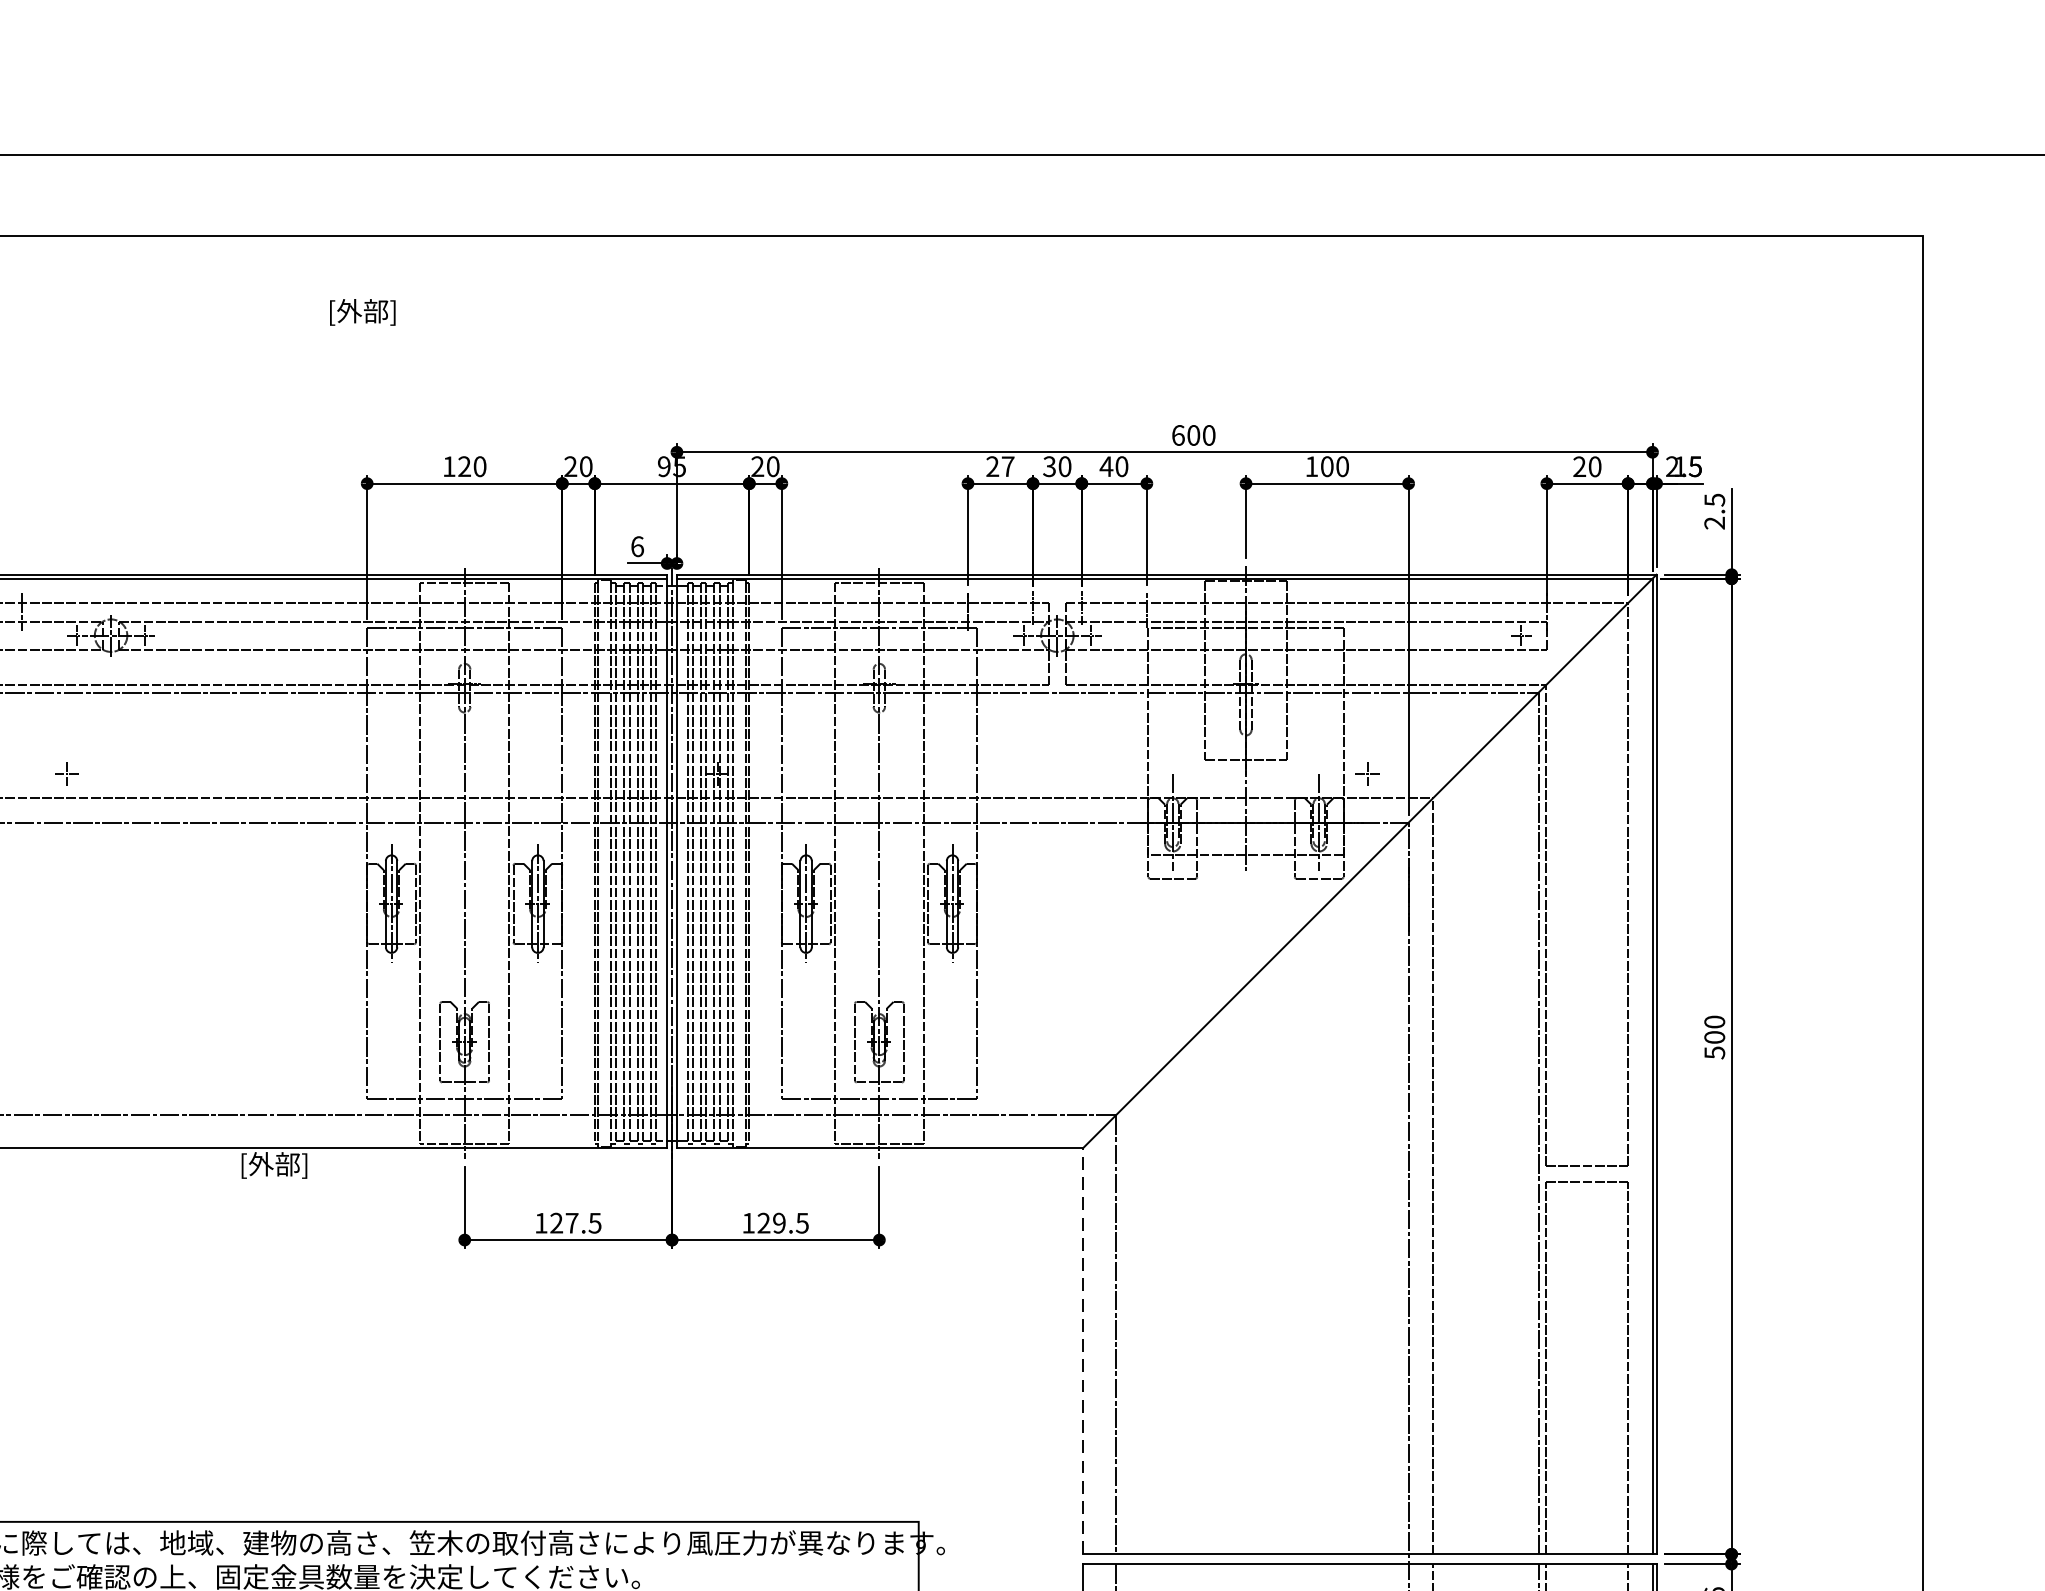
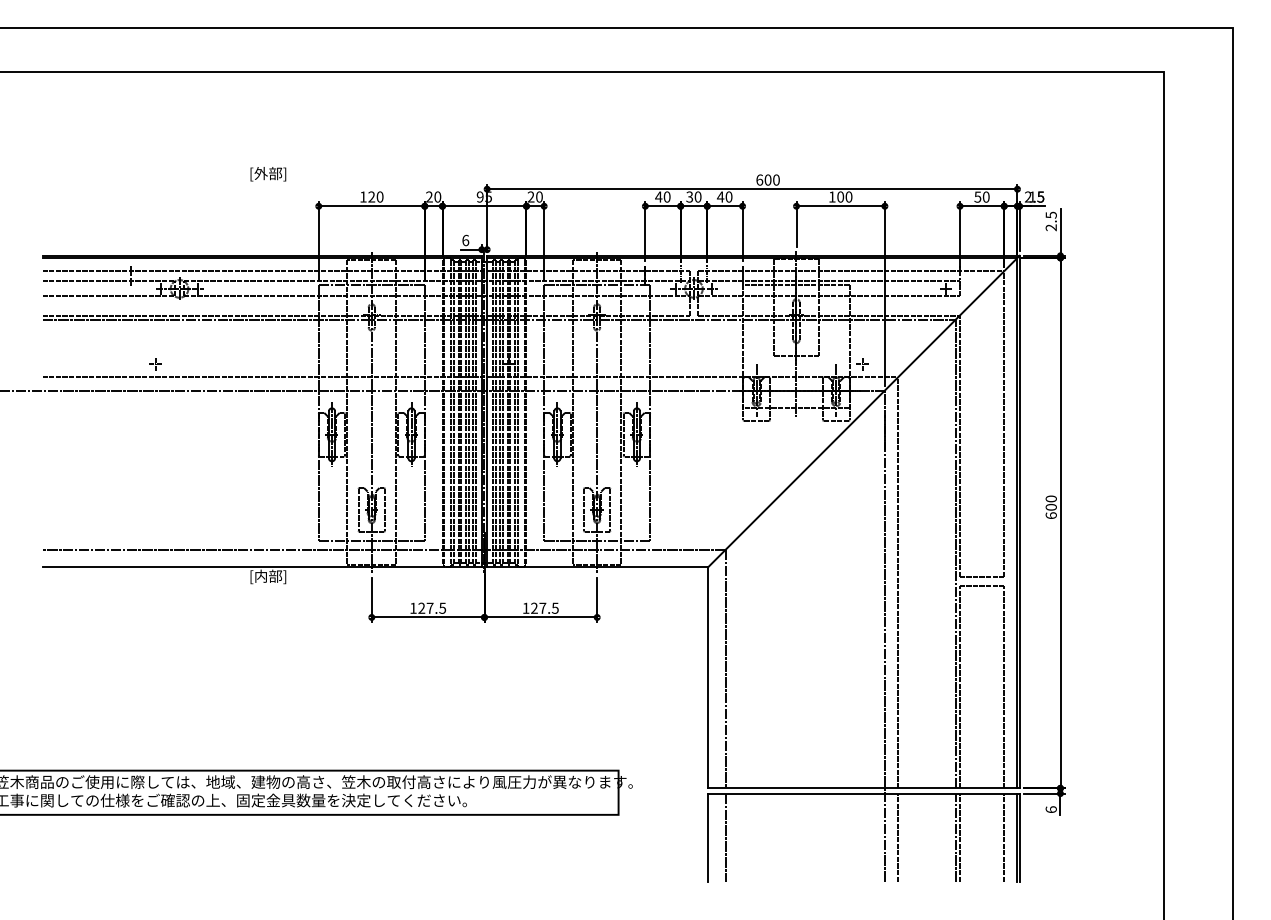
text: (363, 312) -> (268, 174), moved
text: (999, 465) -> (662, 196), 27 -> 40
text: (1578, 465) -> (977, 196), 20 -> 50
text: (1713, 1052) -> (1050, 515), 500 -> 600
text: (260, 1162) -> (260, 575), [外部] -> [内部]
text: (778, 1221) -> (542, 607), 129.5 -> 127.5
line: (1084, 1350) -> (708, 677), dashed -> solid

